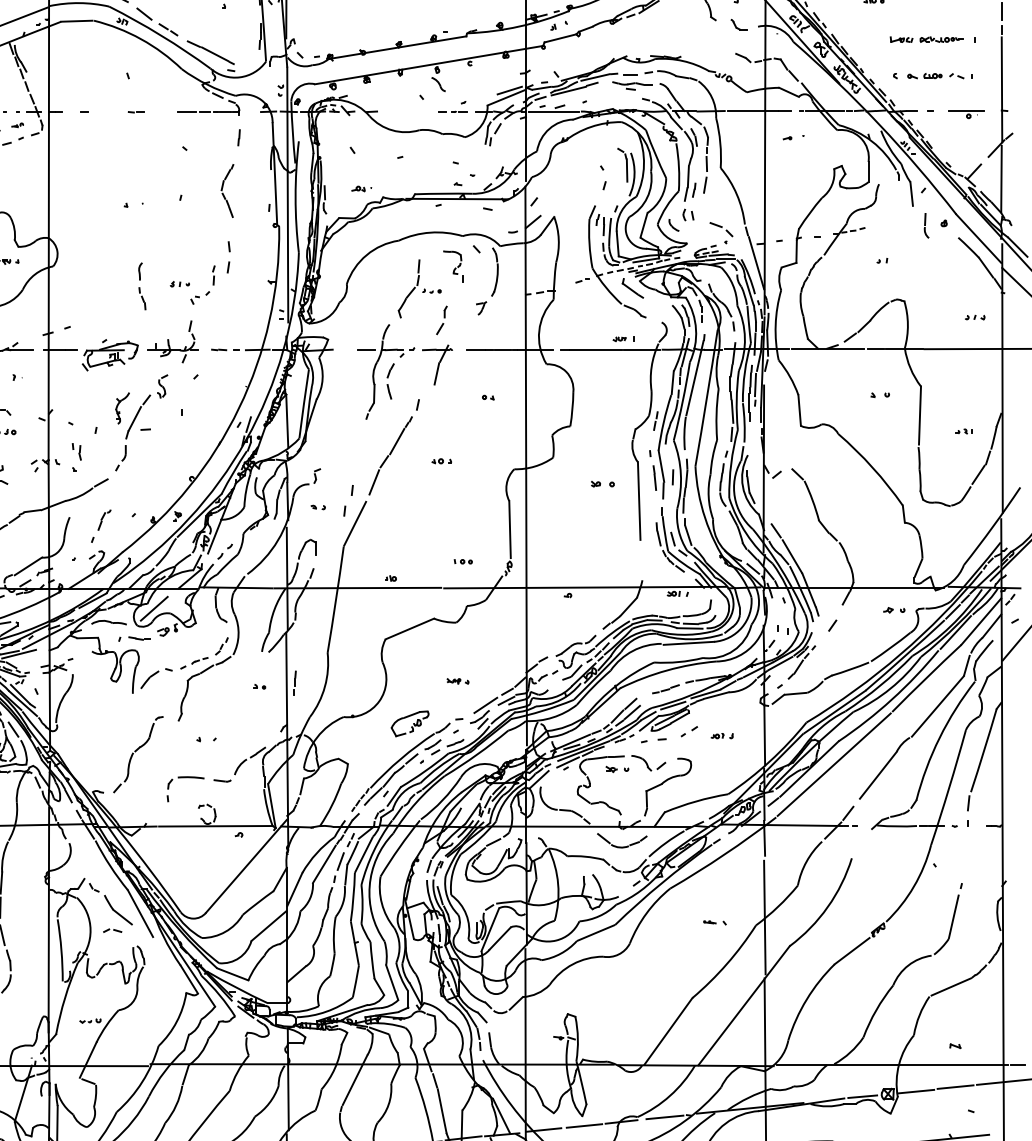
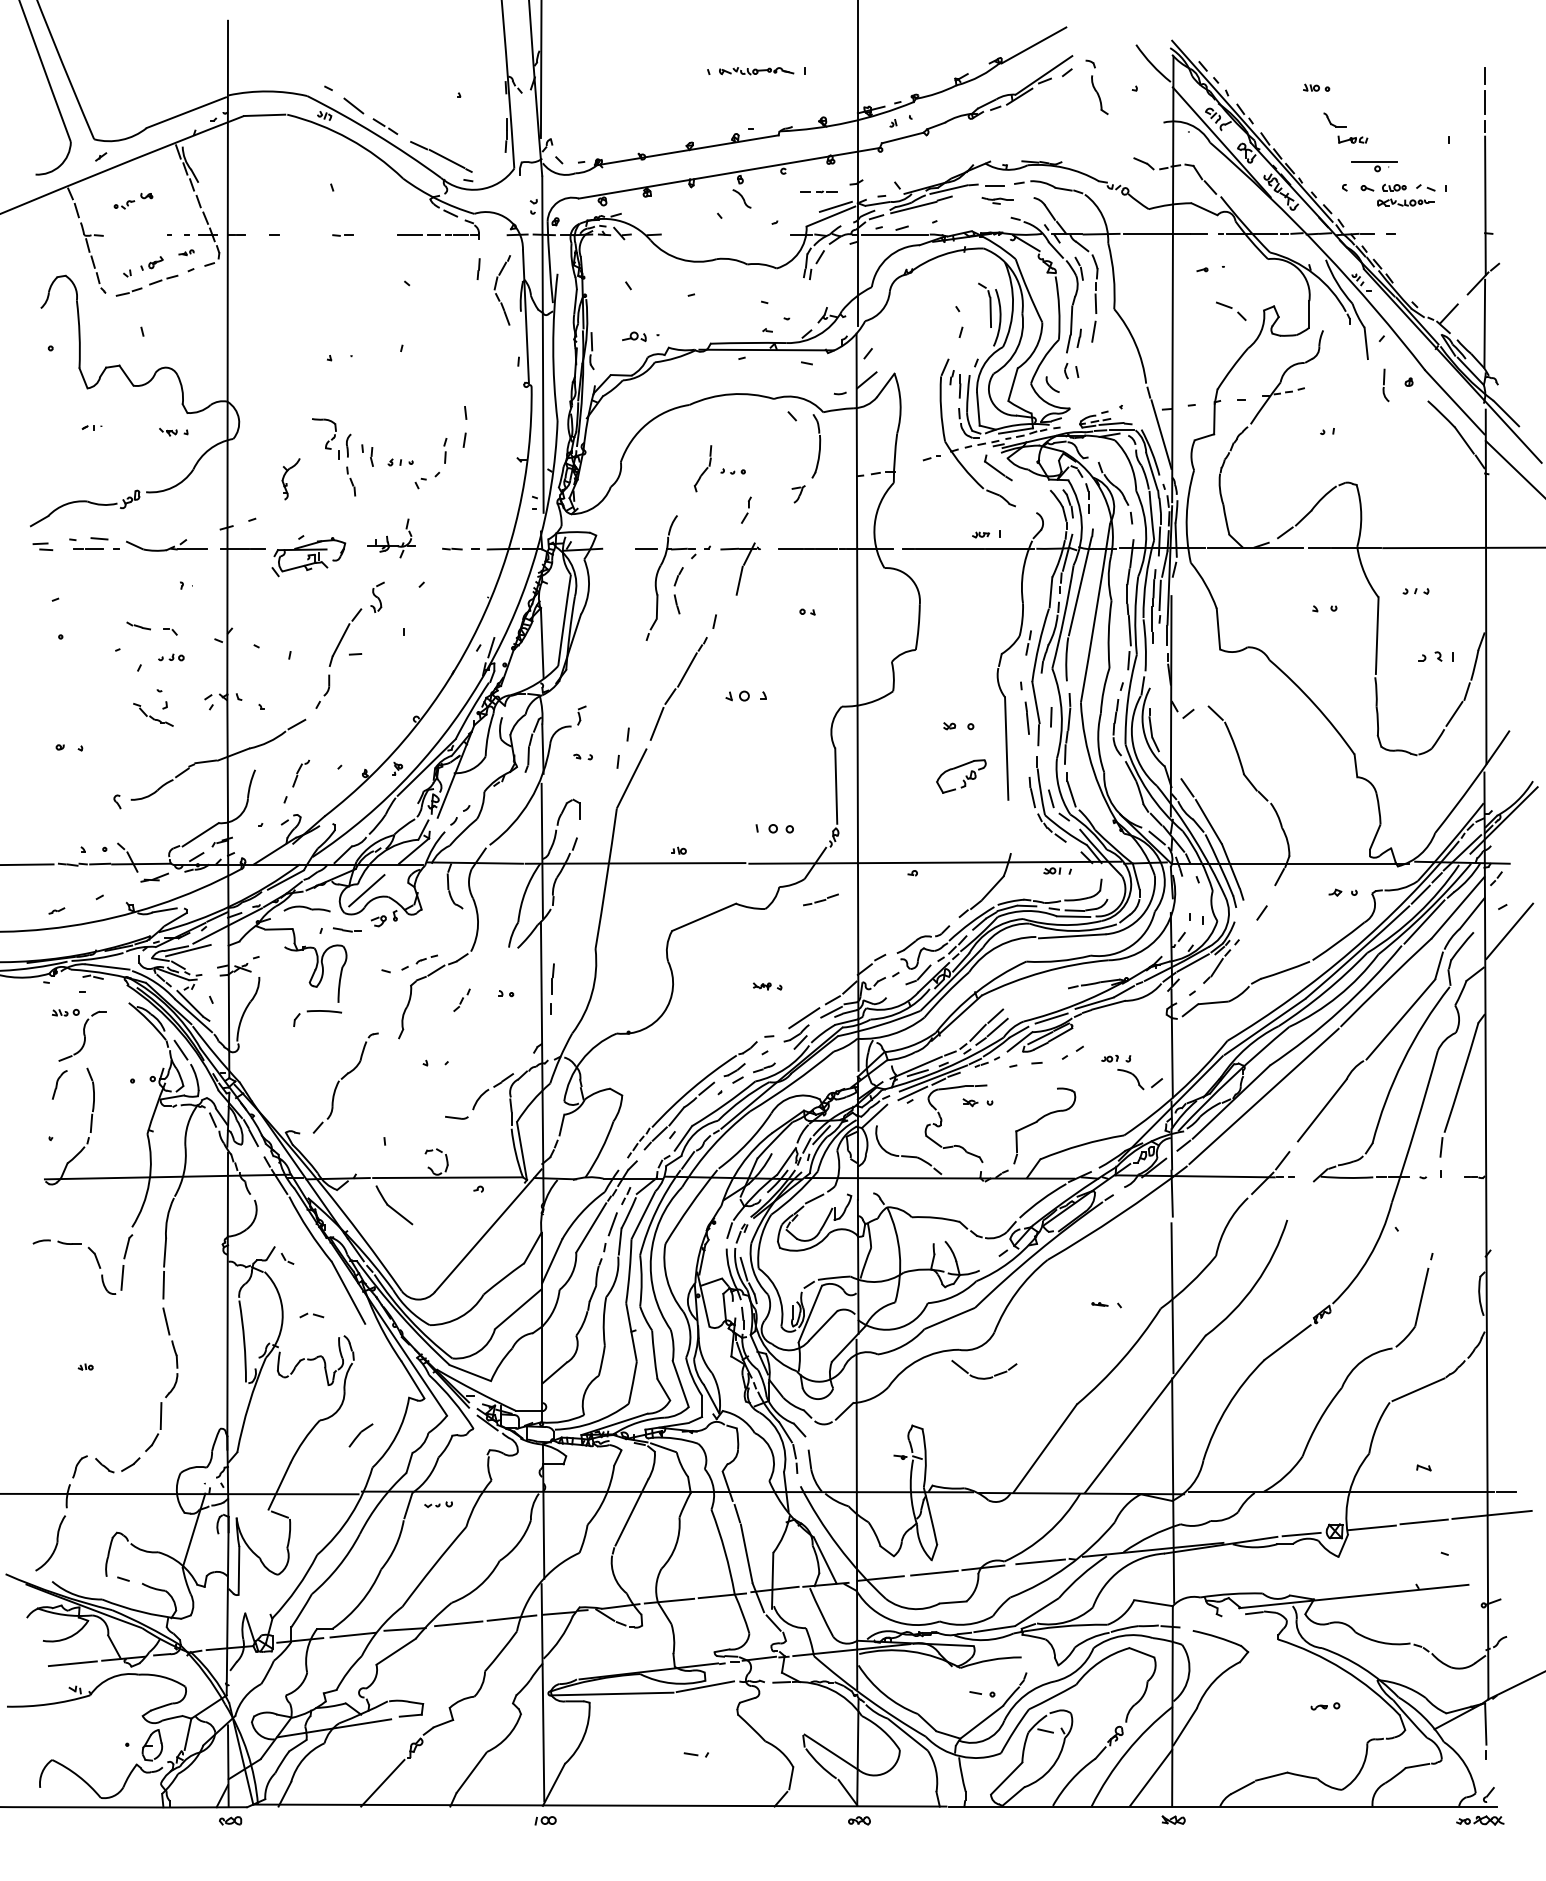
part: (739, 24) -> (1334, 119), moved
part: (941, 39) -> (1405, 202), moved
part: (632, 85) -> (997, 200), size x0.6
part: (452, 111) -> (818, 191), moved
part: (966, 114) -> (1374, 166), moved
part: (361, 188) -> (640, 336), size x1.4
part: (226, 191) -> (501, 290), moved
part: (721, 229) -> (1231, 311), moved
part: (453, 266) -> (325, 438), moved
part: (408, 288) -> (702, 468), size x0.6
part: (974, 317) -> (1415, 591), moved
part: (442, 320) -> (746, 510), size x0.7
part: (173, 341) -> (391, 538), size x0.7
part: (122, 408) -> (290, 479), moved
part: (964, 431) -> (1435, 656), size x1.6
part: (76, 451) -> (367, 455), moved
part: (442, 460) -> (746, 695), size x1.6
part: (463, 561) -> (774, 828), size x1.6
part: (221, 645) -> (461, 999), moved
part: (149, 679) -> (360, 1435), moved
part: (295, 682) -> (552, 988), size x1.6
part: (665, 688) -> (820, 899), moved
part: (410, 723) -> (961, 776), moved
part: (648, 763) -> (1139, 1079), moved
part: (185, 777) -> (317, 1011), moved
part: (622, 846) -> (984, 1377), moved
part: (118, 910) -> (394, 1205), moved
part: (90, 1020) -> (438, 1504), moved

